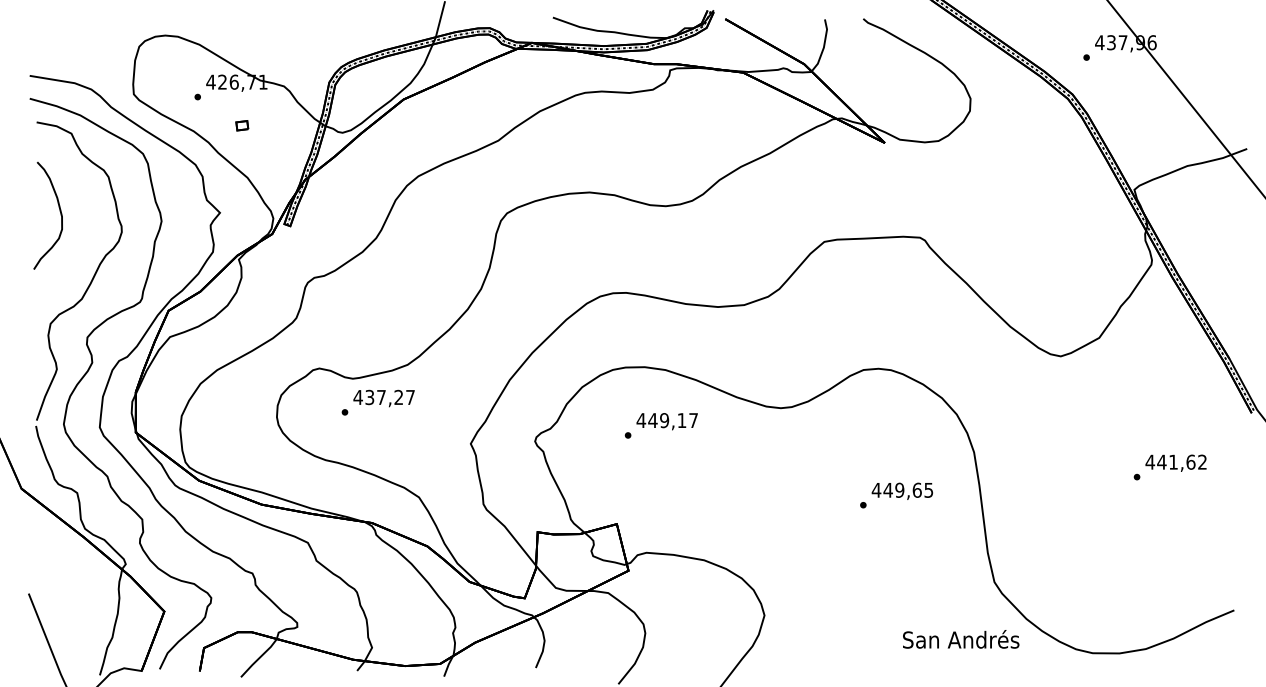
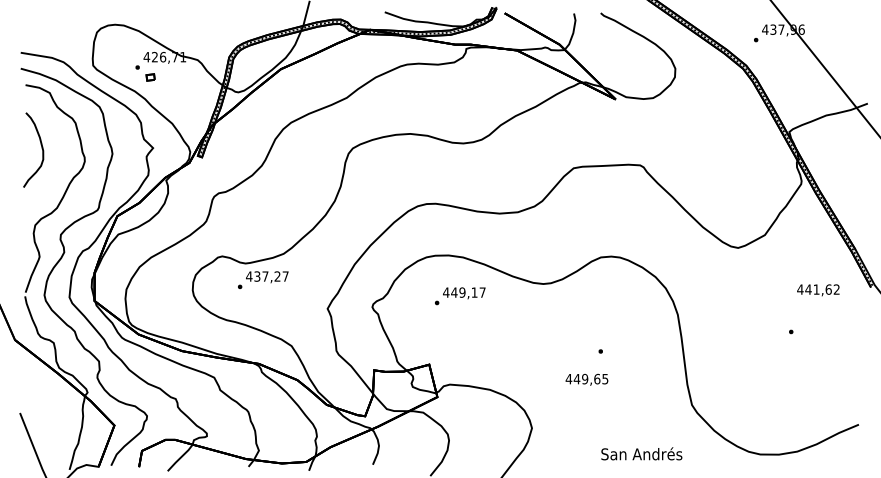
part: (242, 125) -> (150, 77), moved
text: (1176, 463) -> (818, 290), moved
text: (901, 490) -> (586, 379), moved
text: (960, 638) -> (641, 453), moved

